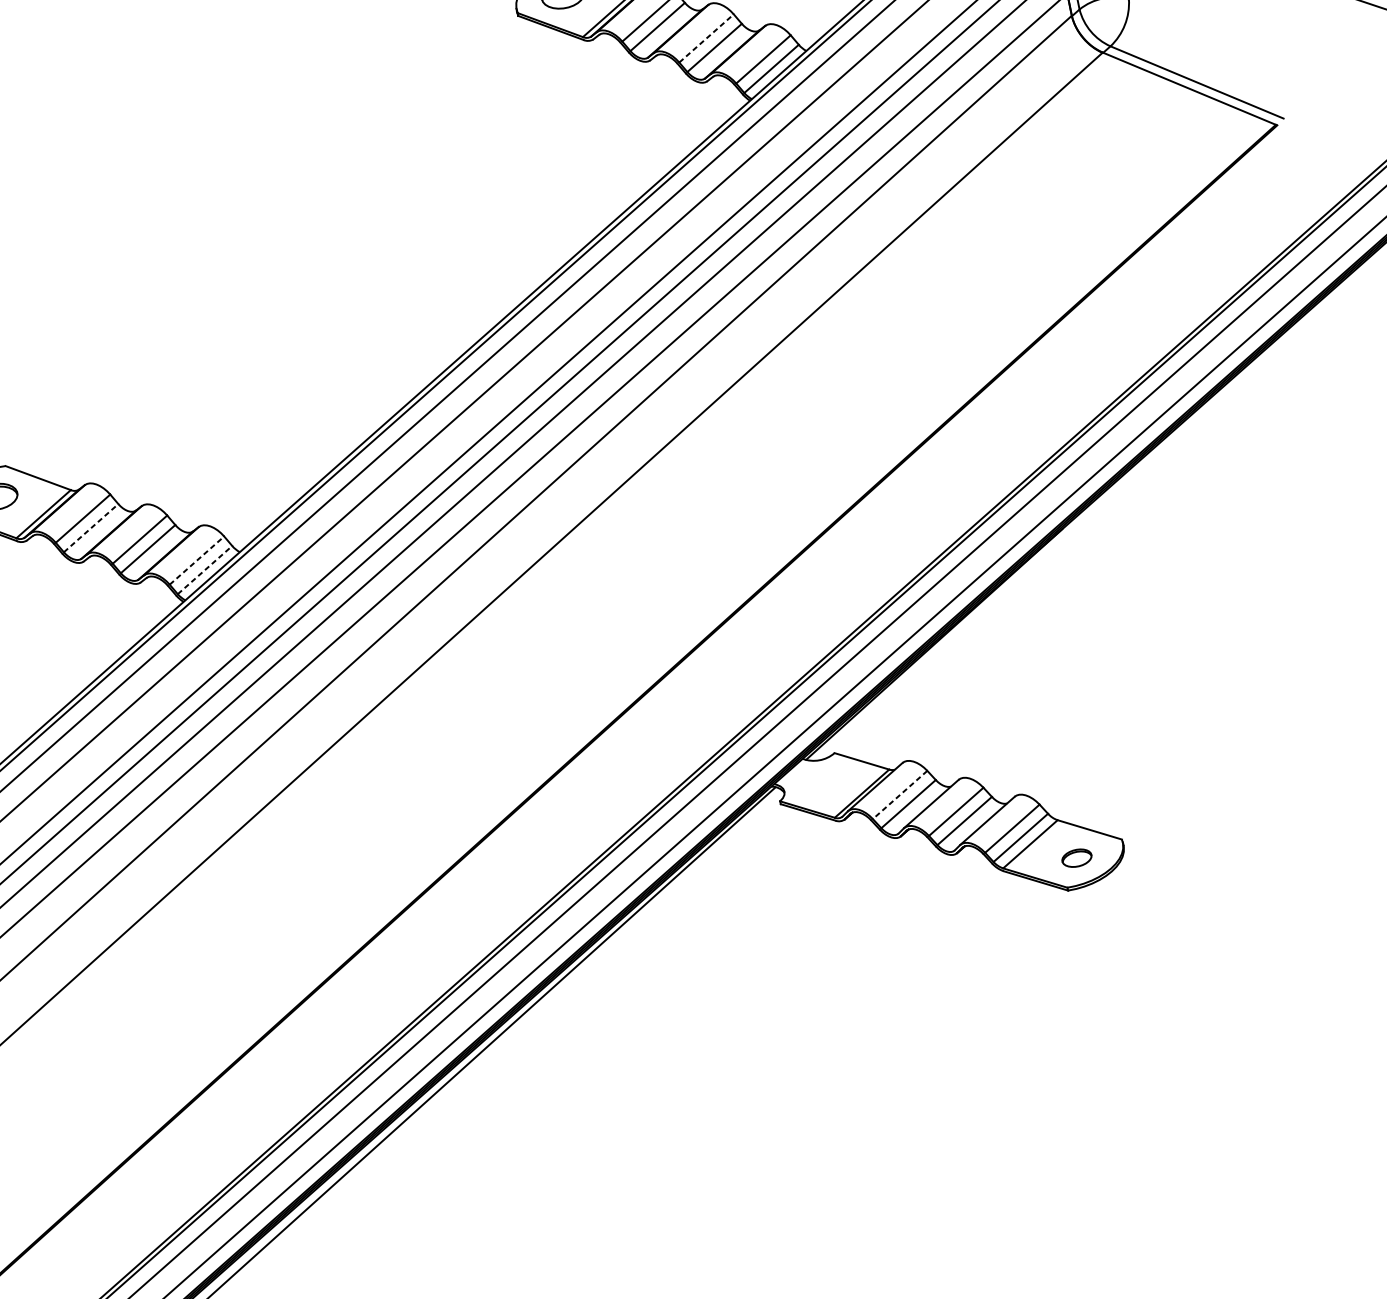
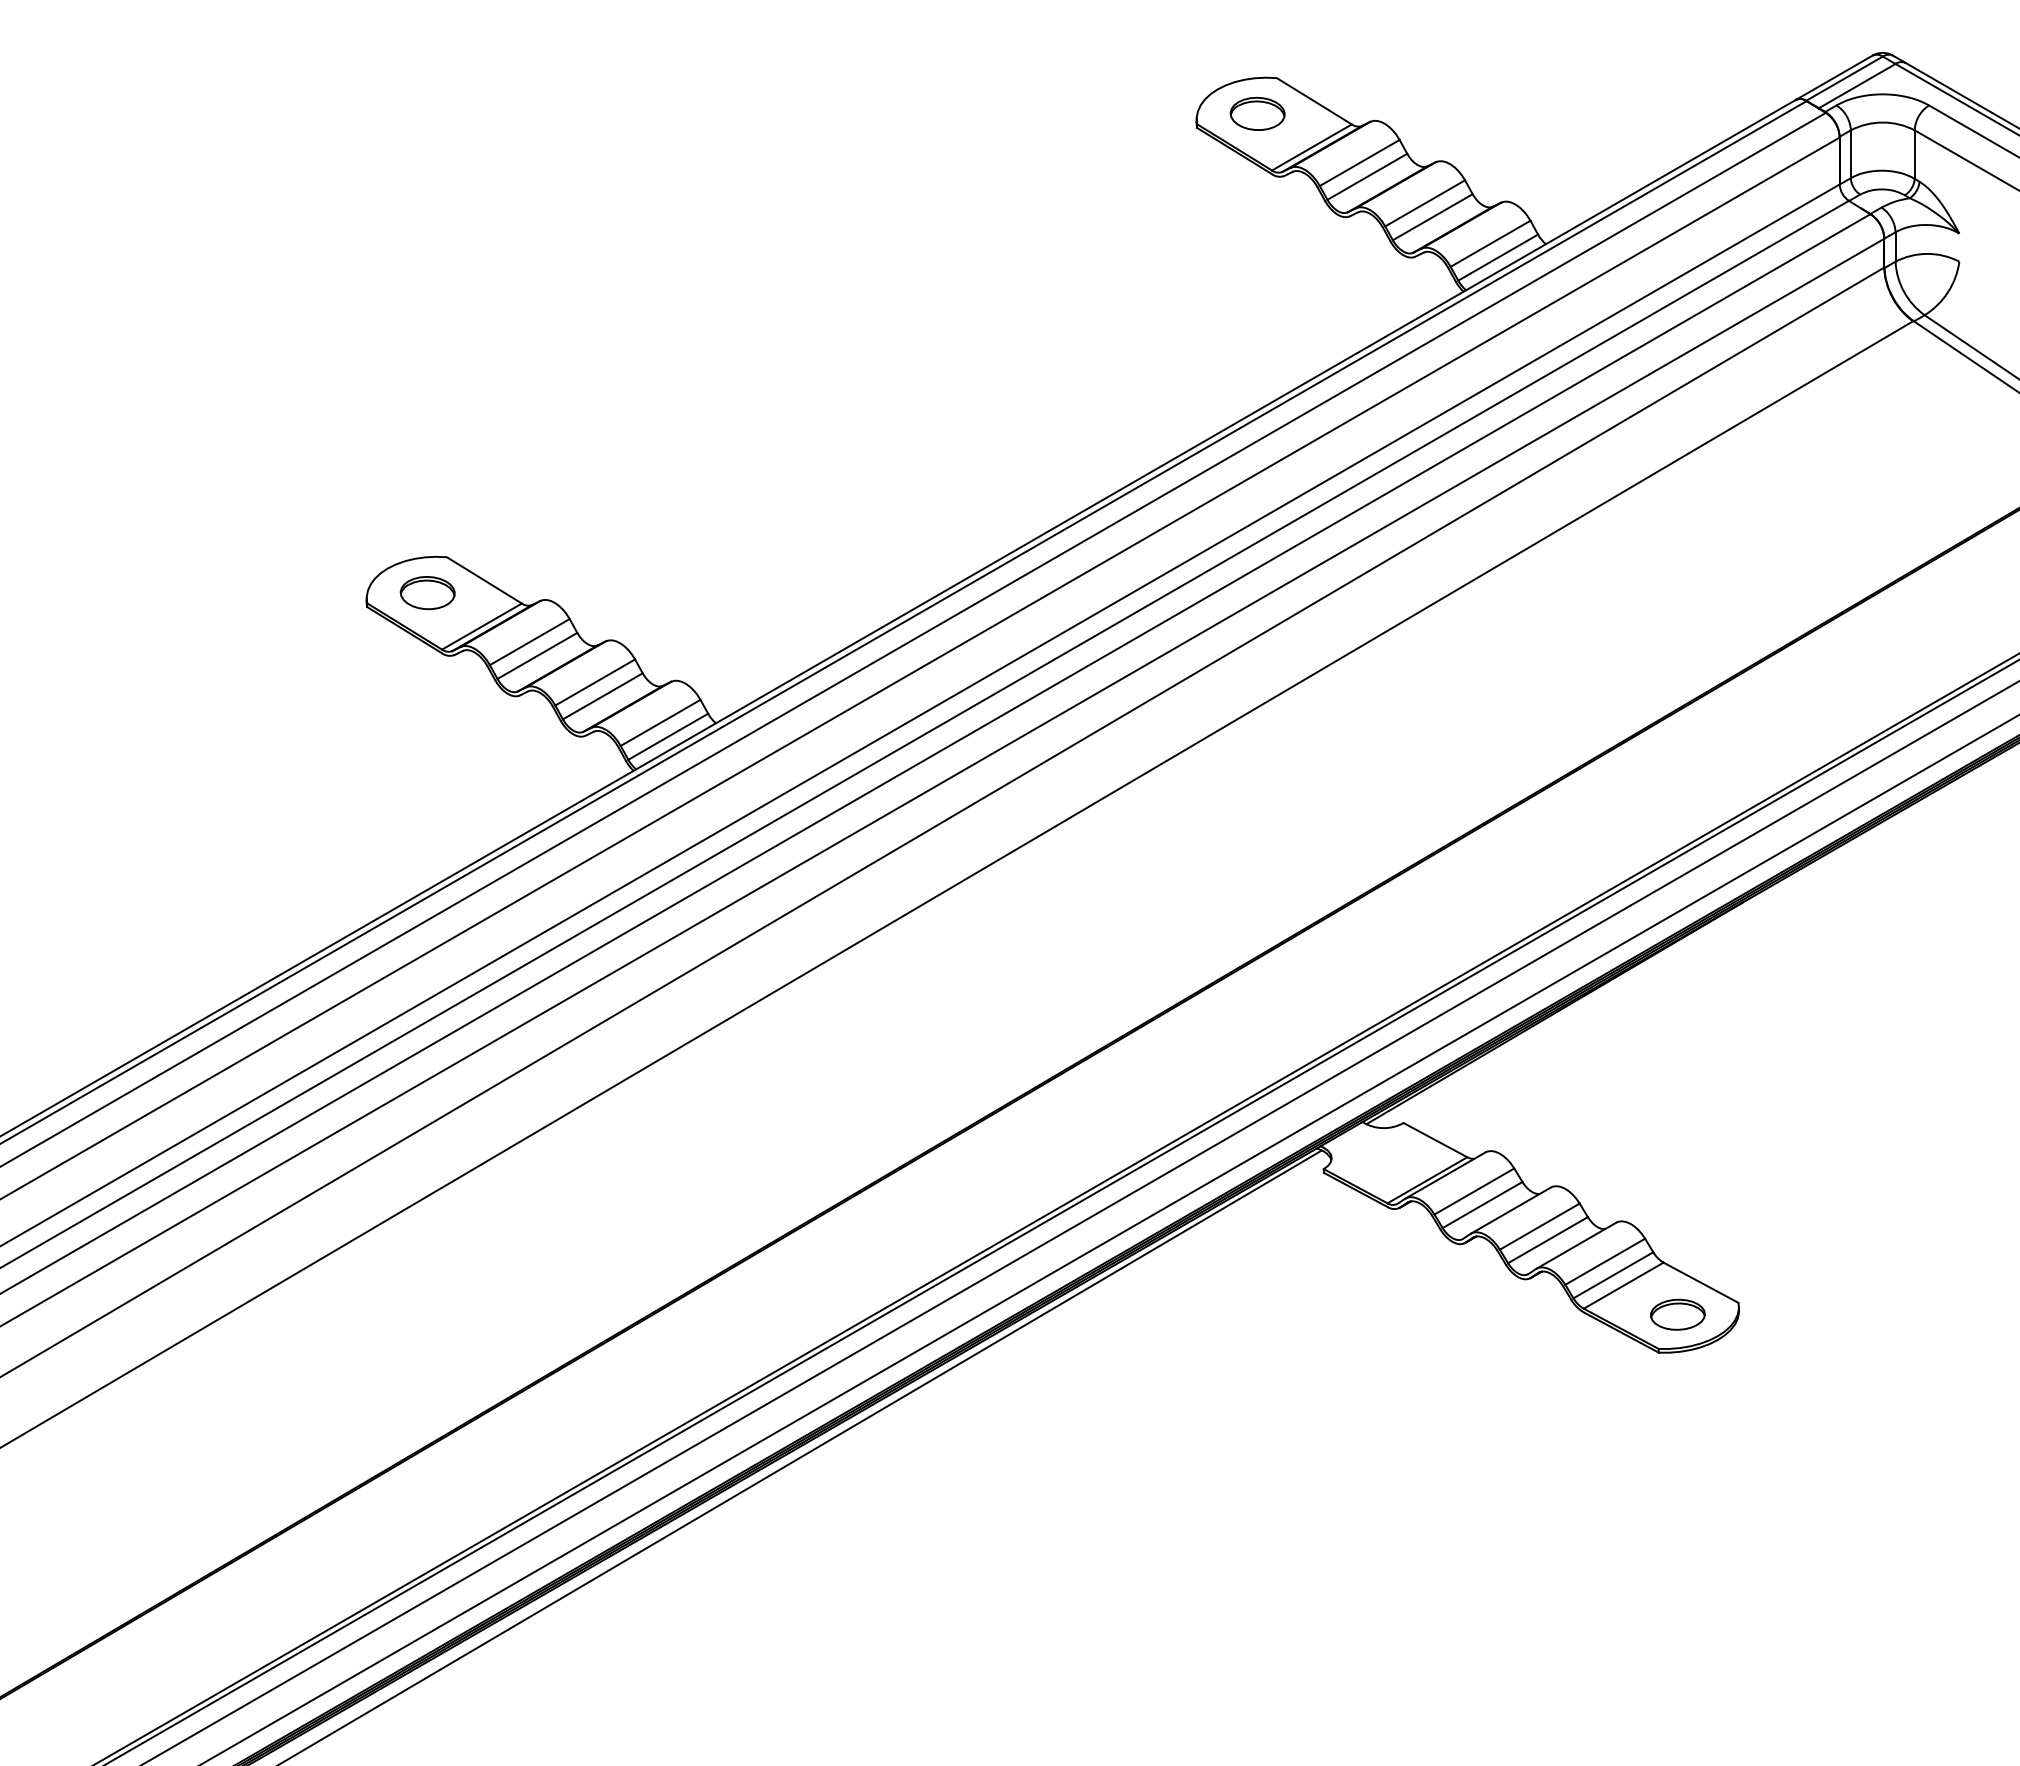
line: (706, 38) -> (1425, 203), dashed -> solid
line: (91, 527) -> (537, 655), dashed -> solid
line: (197, 560) -> (661, 722), dashed -> solid
line: (205, 569) -> (668, 736), dashed -> solid
line: (899, 795) -> (1473, 1191), dashed -> solid
part: (1076, 858) -> (1677, 1314), size x1.43

